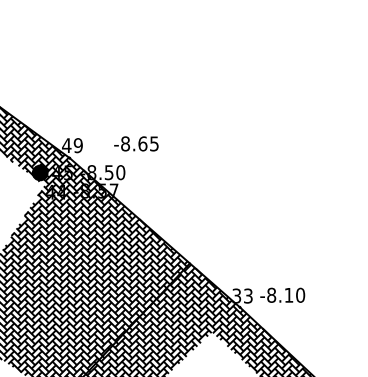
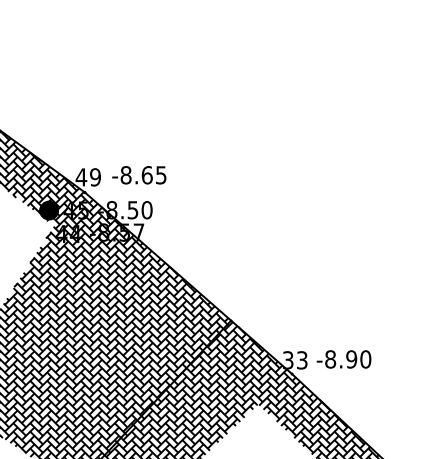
text: (136, 143) -> (139, 174), moved
text: (288, 294) -> (351, 358), -8.10 -> -8.90

